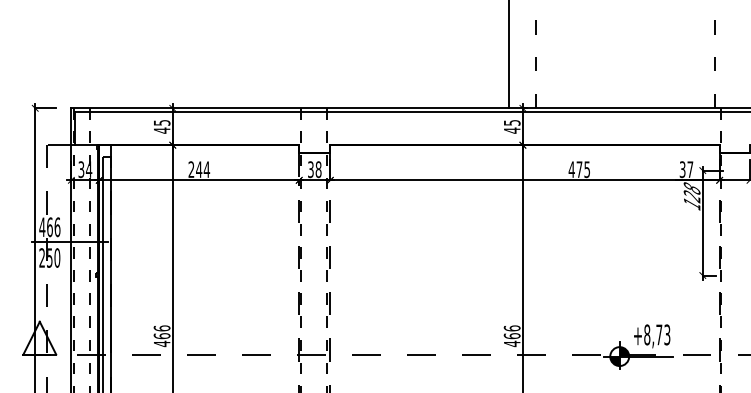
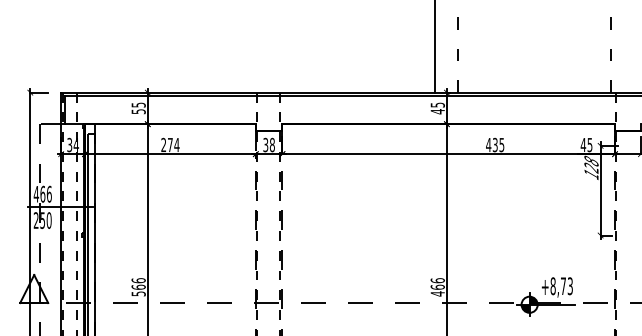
text: (161, 130) -> (138, 111), 45 -> 55
text: (199, 168) -> (170, 144), 244 -> 274
text: (578, 168) -> (494, 144), 475 -> 435
text: (686, 168) -> (586, 144), 37 -> 45
text: (161, 343) -> (138, 293), 466 -> 566

